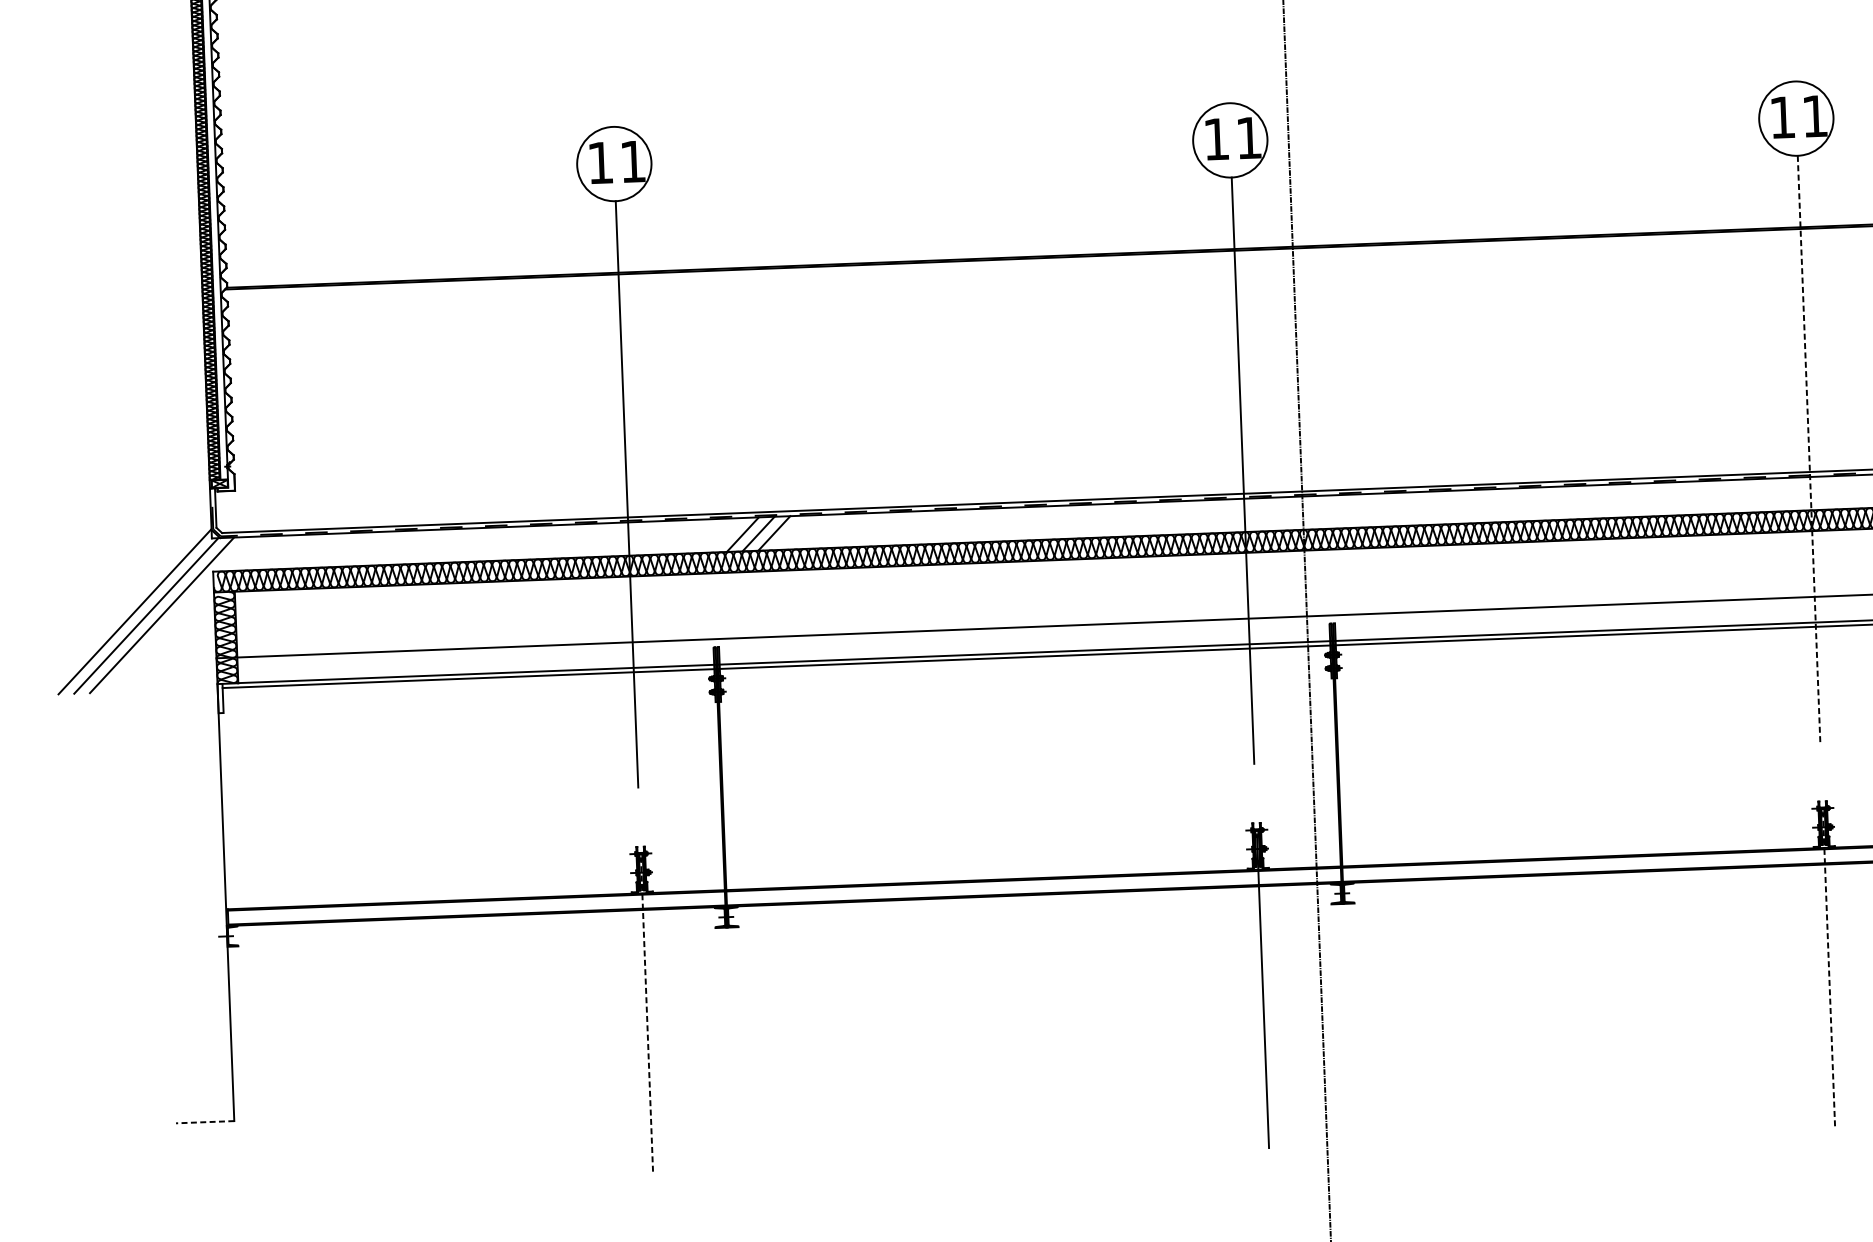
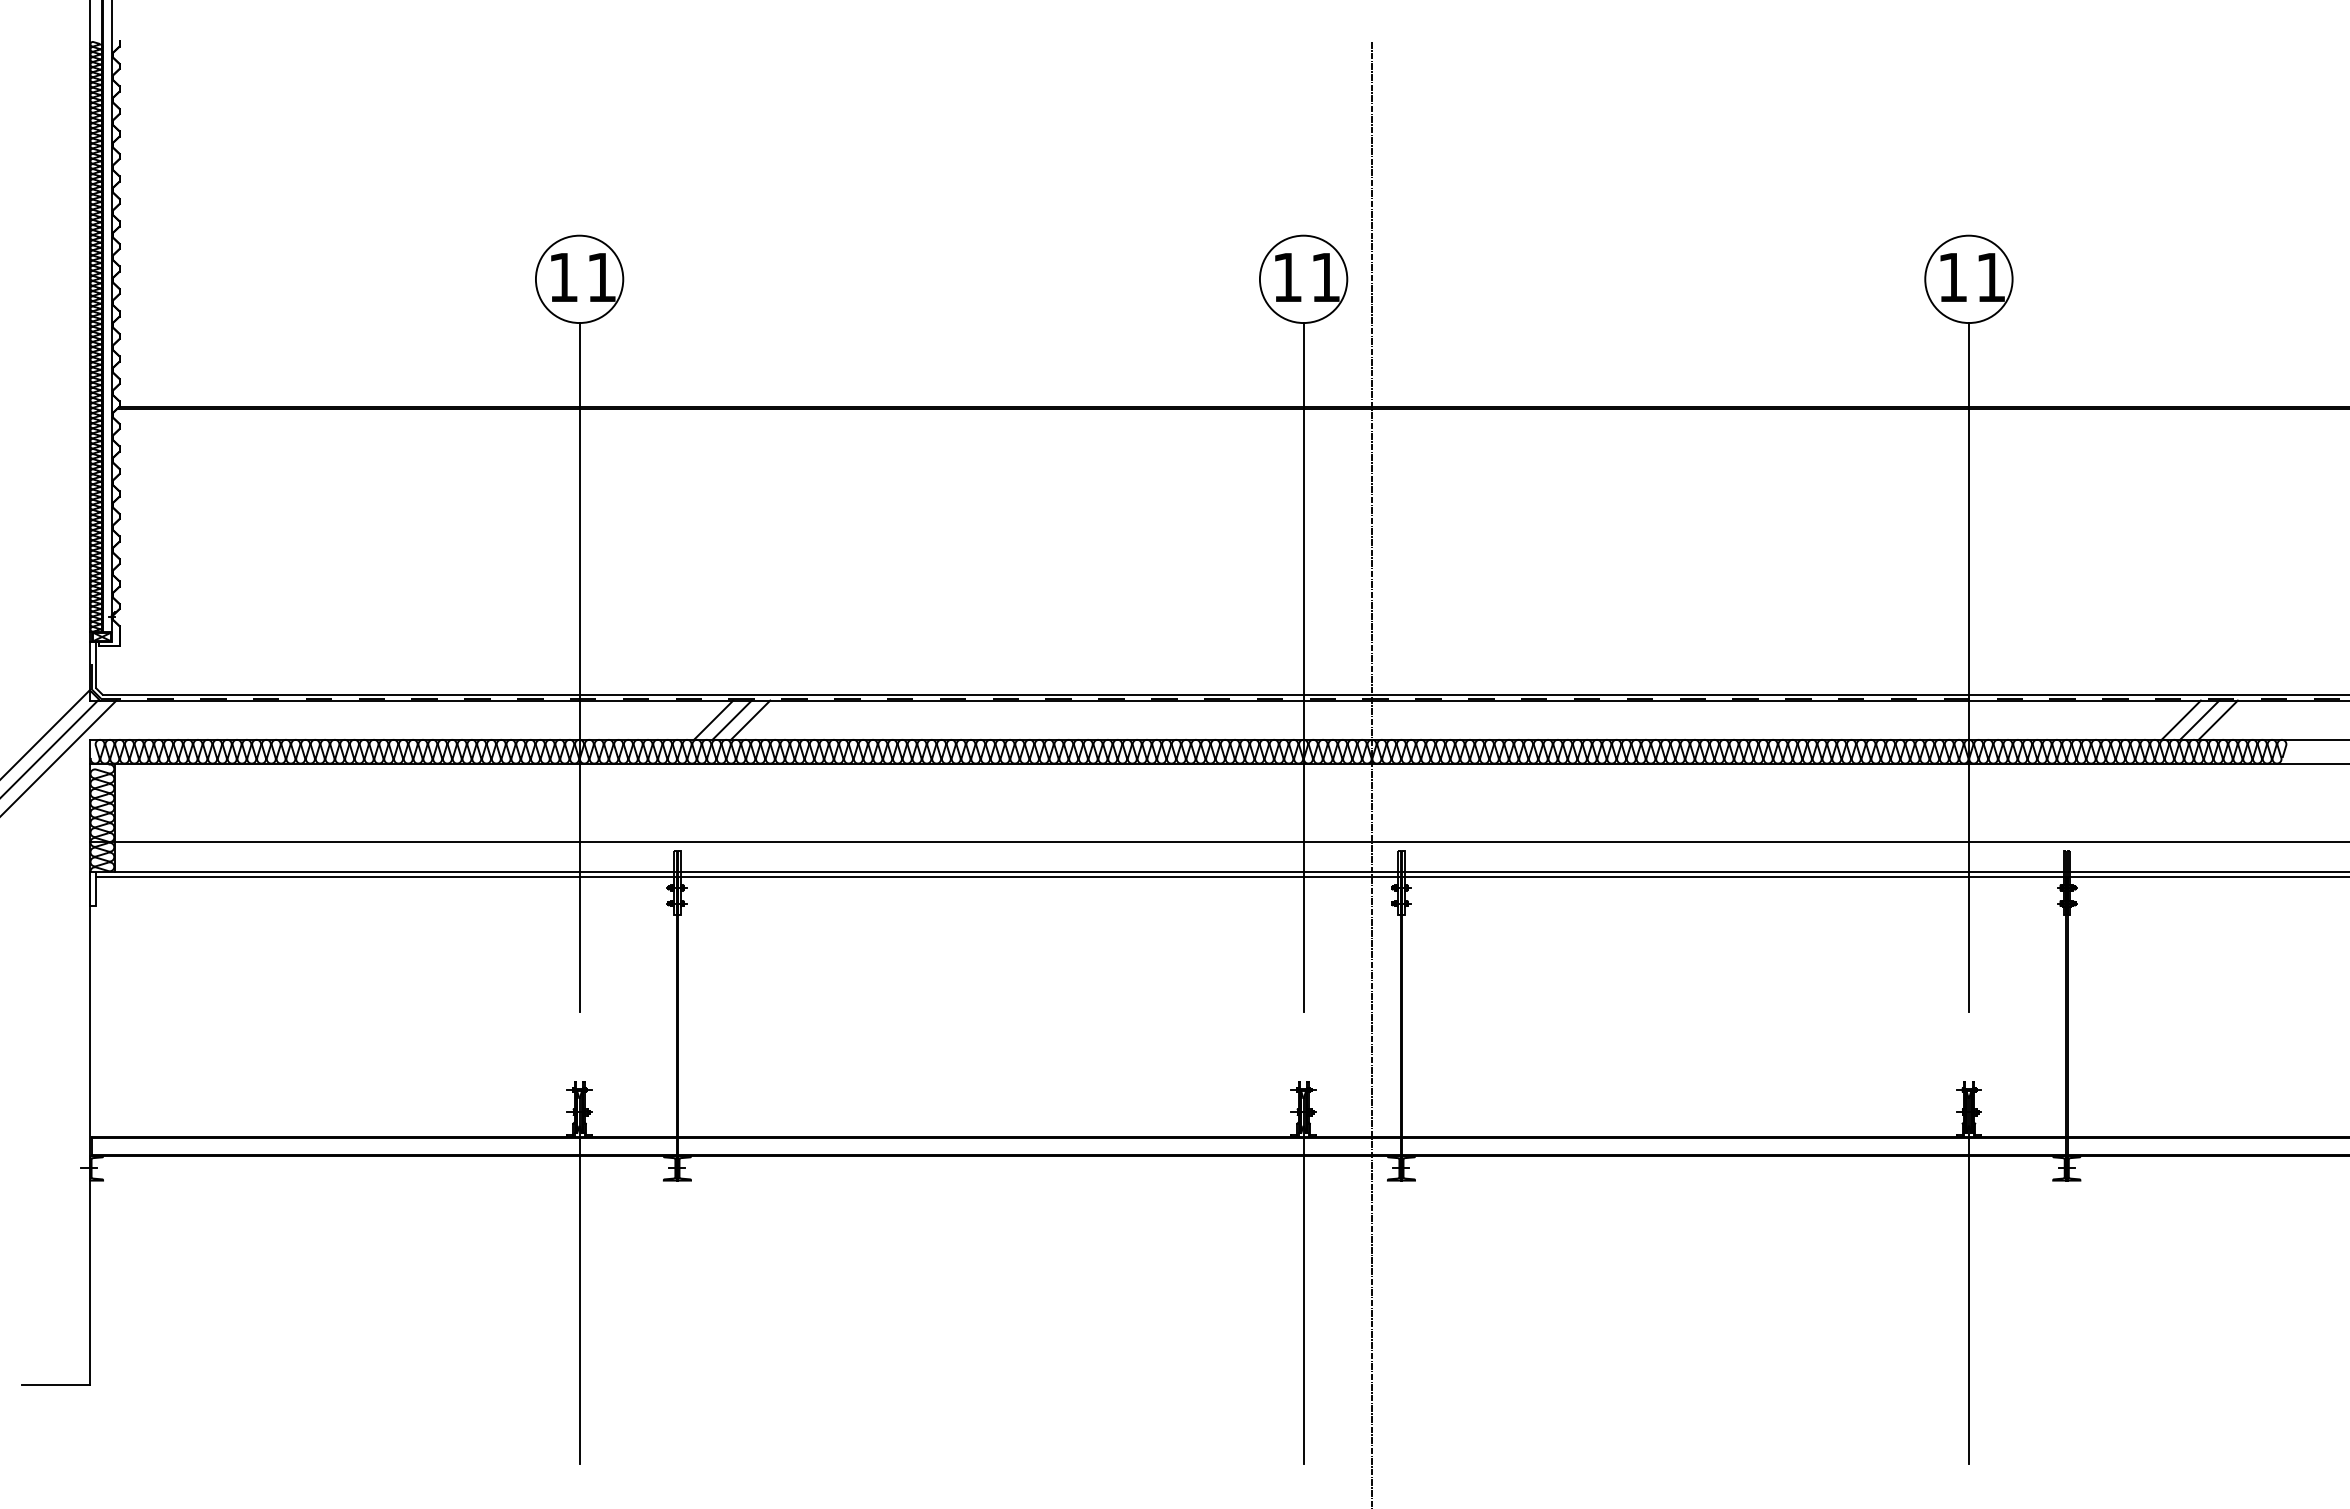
line: (1808, 448) -> (1968, 667), dashed -> solid
line: (1828, 970) -> (1968, 1280), dashed -> solid
line: (646, 1015) -> (579, 1280), dashed -> solid
line: (204, 1122) -> (55, 1385), dashed -> solid

